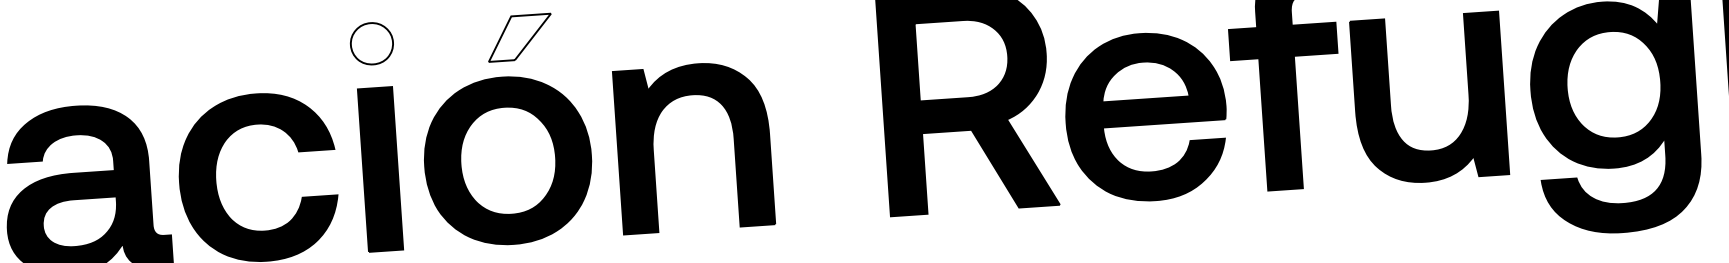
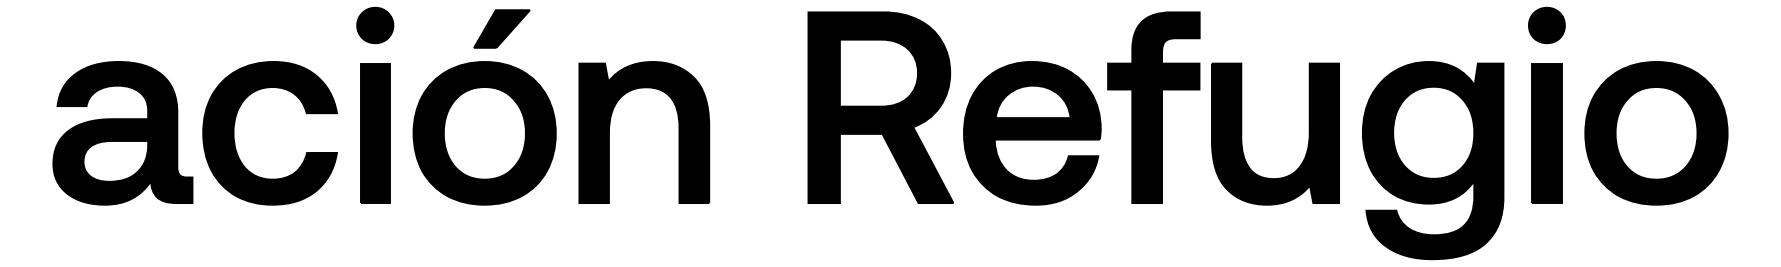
fill: (519, 37) -> (501, 28), added
fill: (372, 43) -> (375, 25), added

